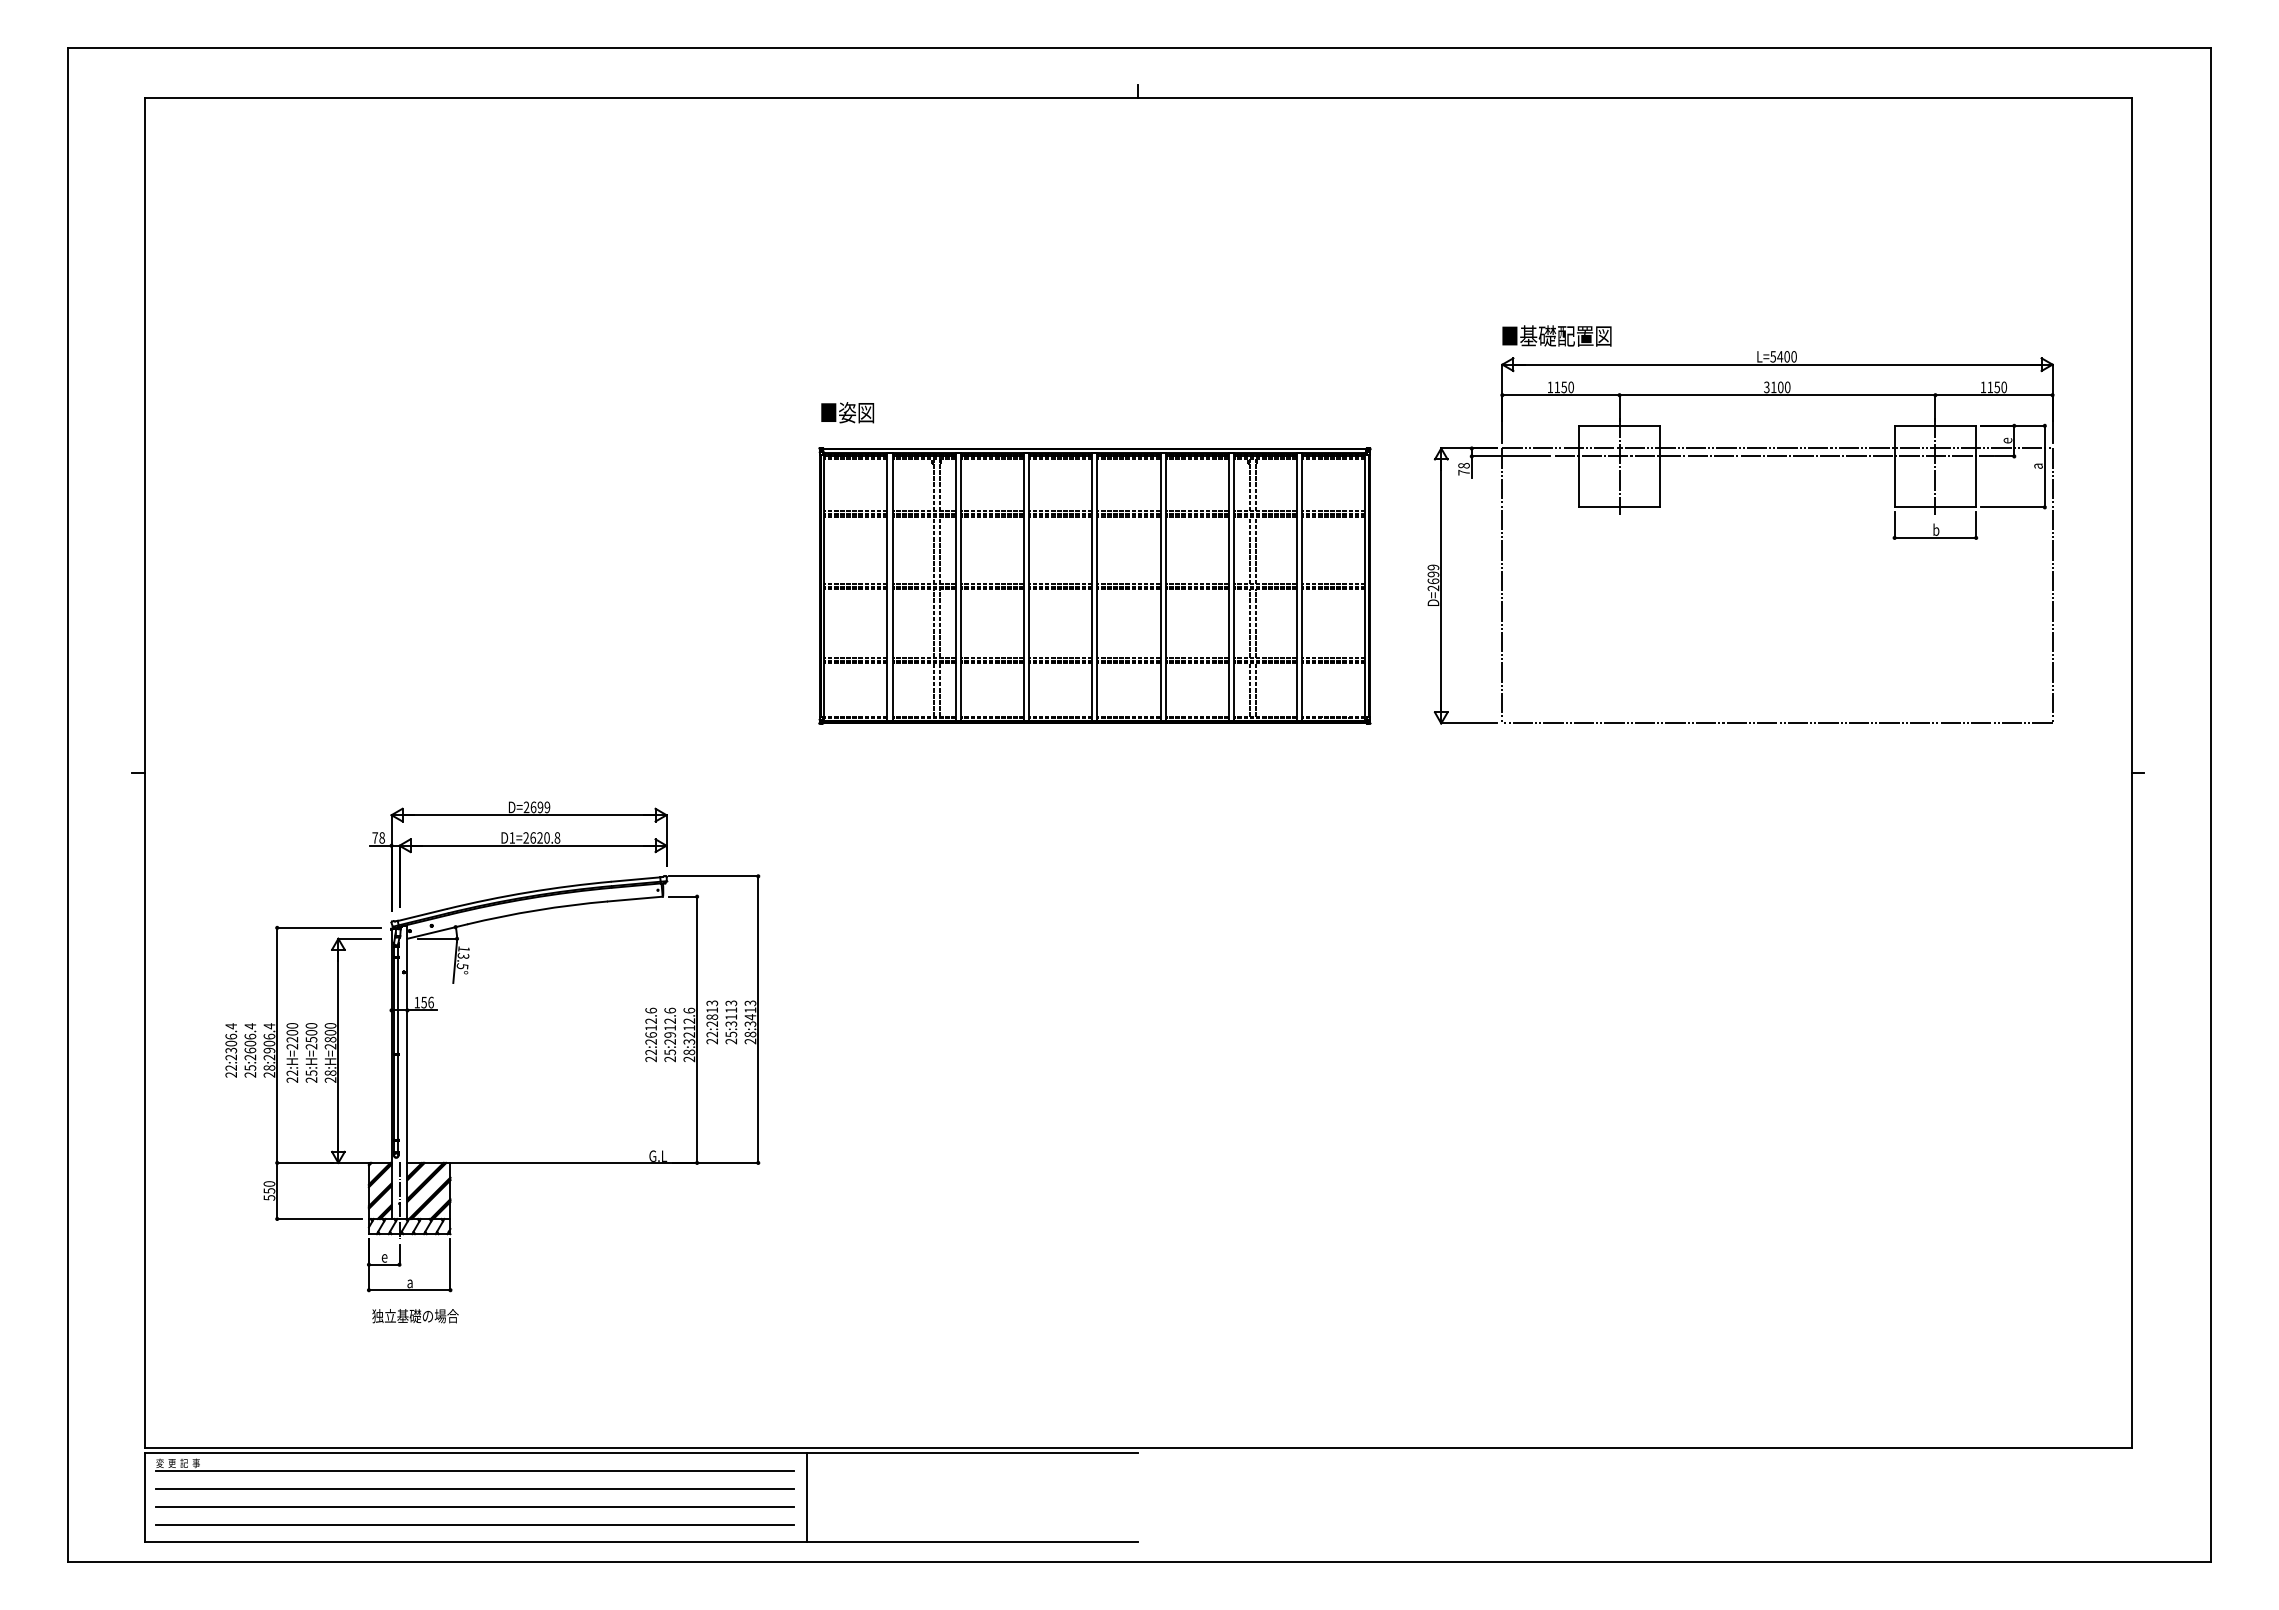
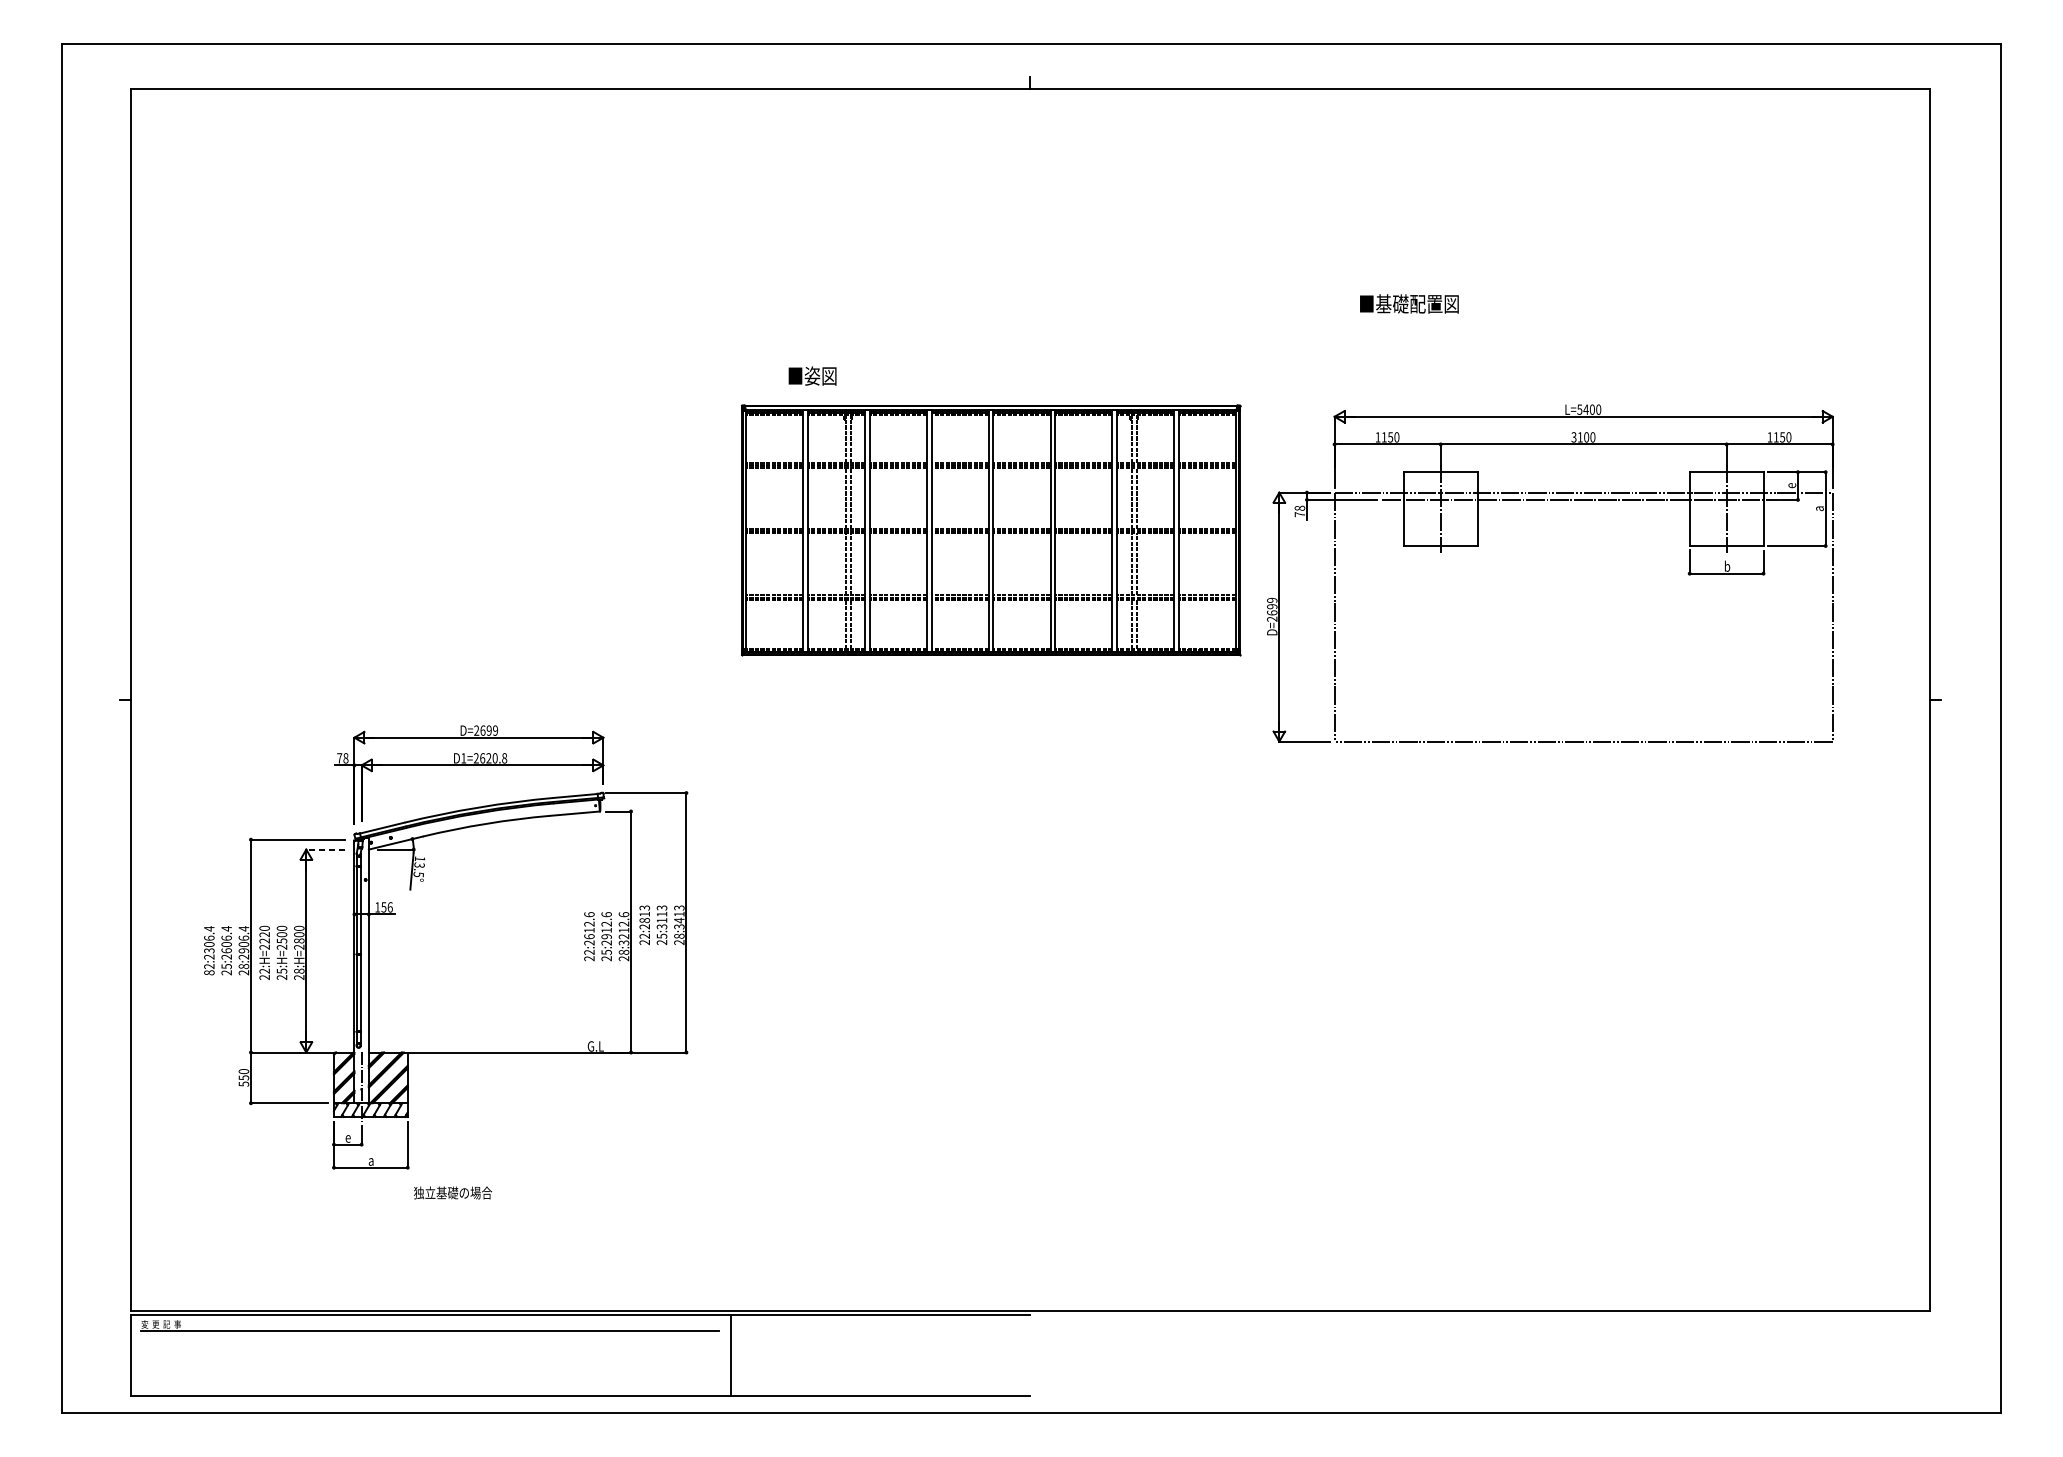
text: (847, 412) -> (812, 375), moved
part: (1741, 456) -> (1551, 499), moved
line: (359, 938) -> (325, 849), solid -> dashed
text: (292, 1032) -> (264, 934), 22:H=2200 -> 22:H=2220
text: (231, 1074) -> (209, 972), 22:2306.4 -> 82:2306.4
text: (415, 1316) -> (453, 1193), moved
line: (474, 1488) -> (429, 1347), removed
line: (474, 1506) -> (429, 1363), removed
line: (474, 1524) -> (429, 1379), removed

